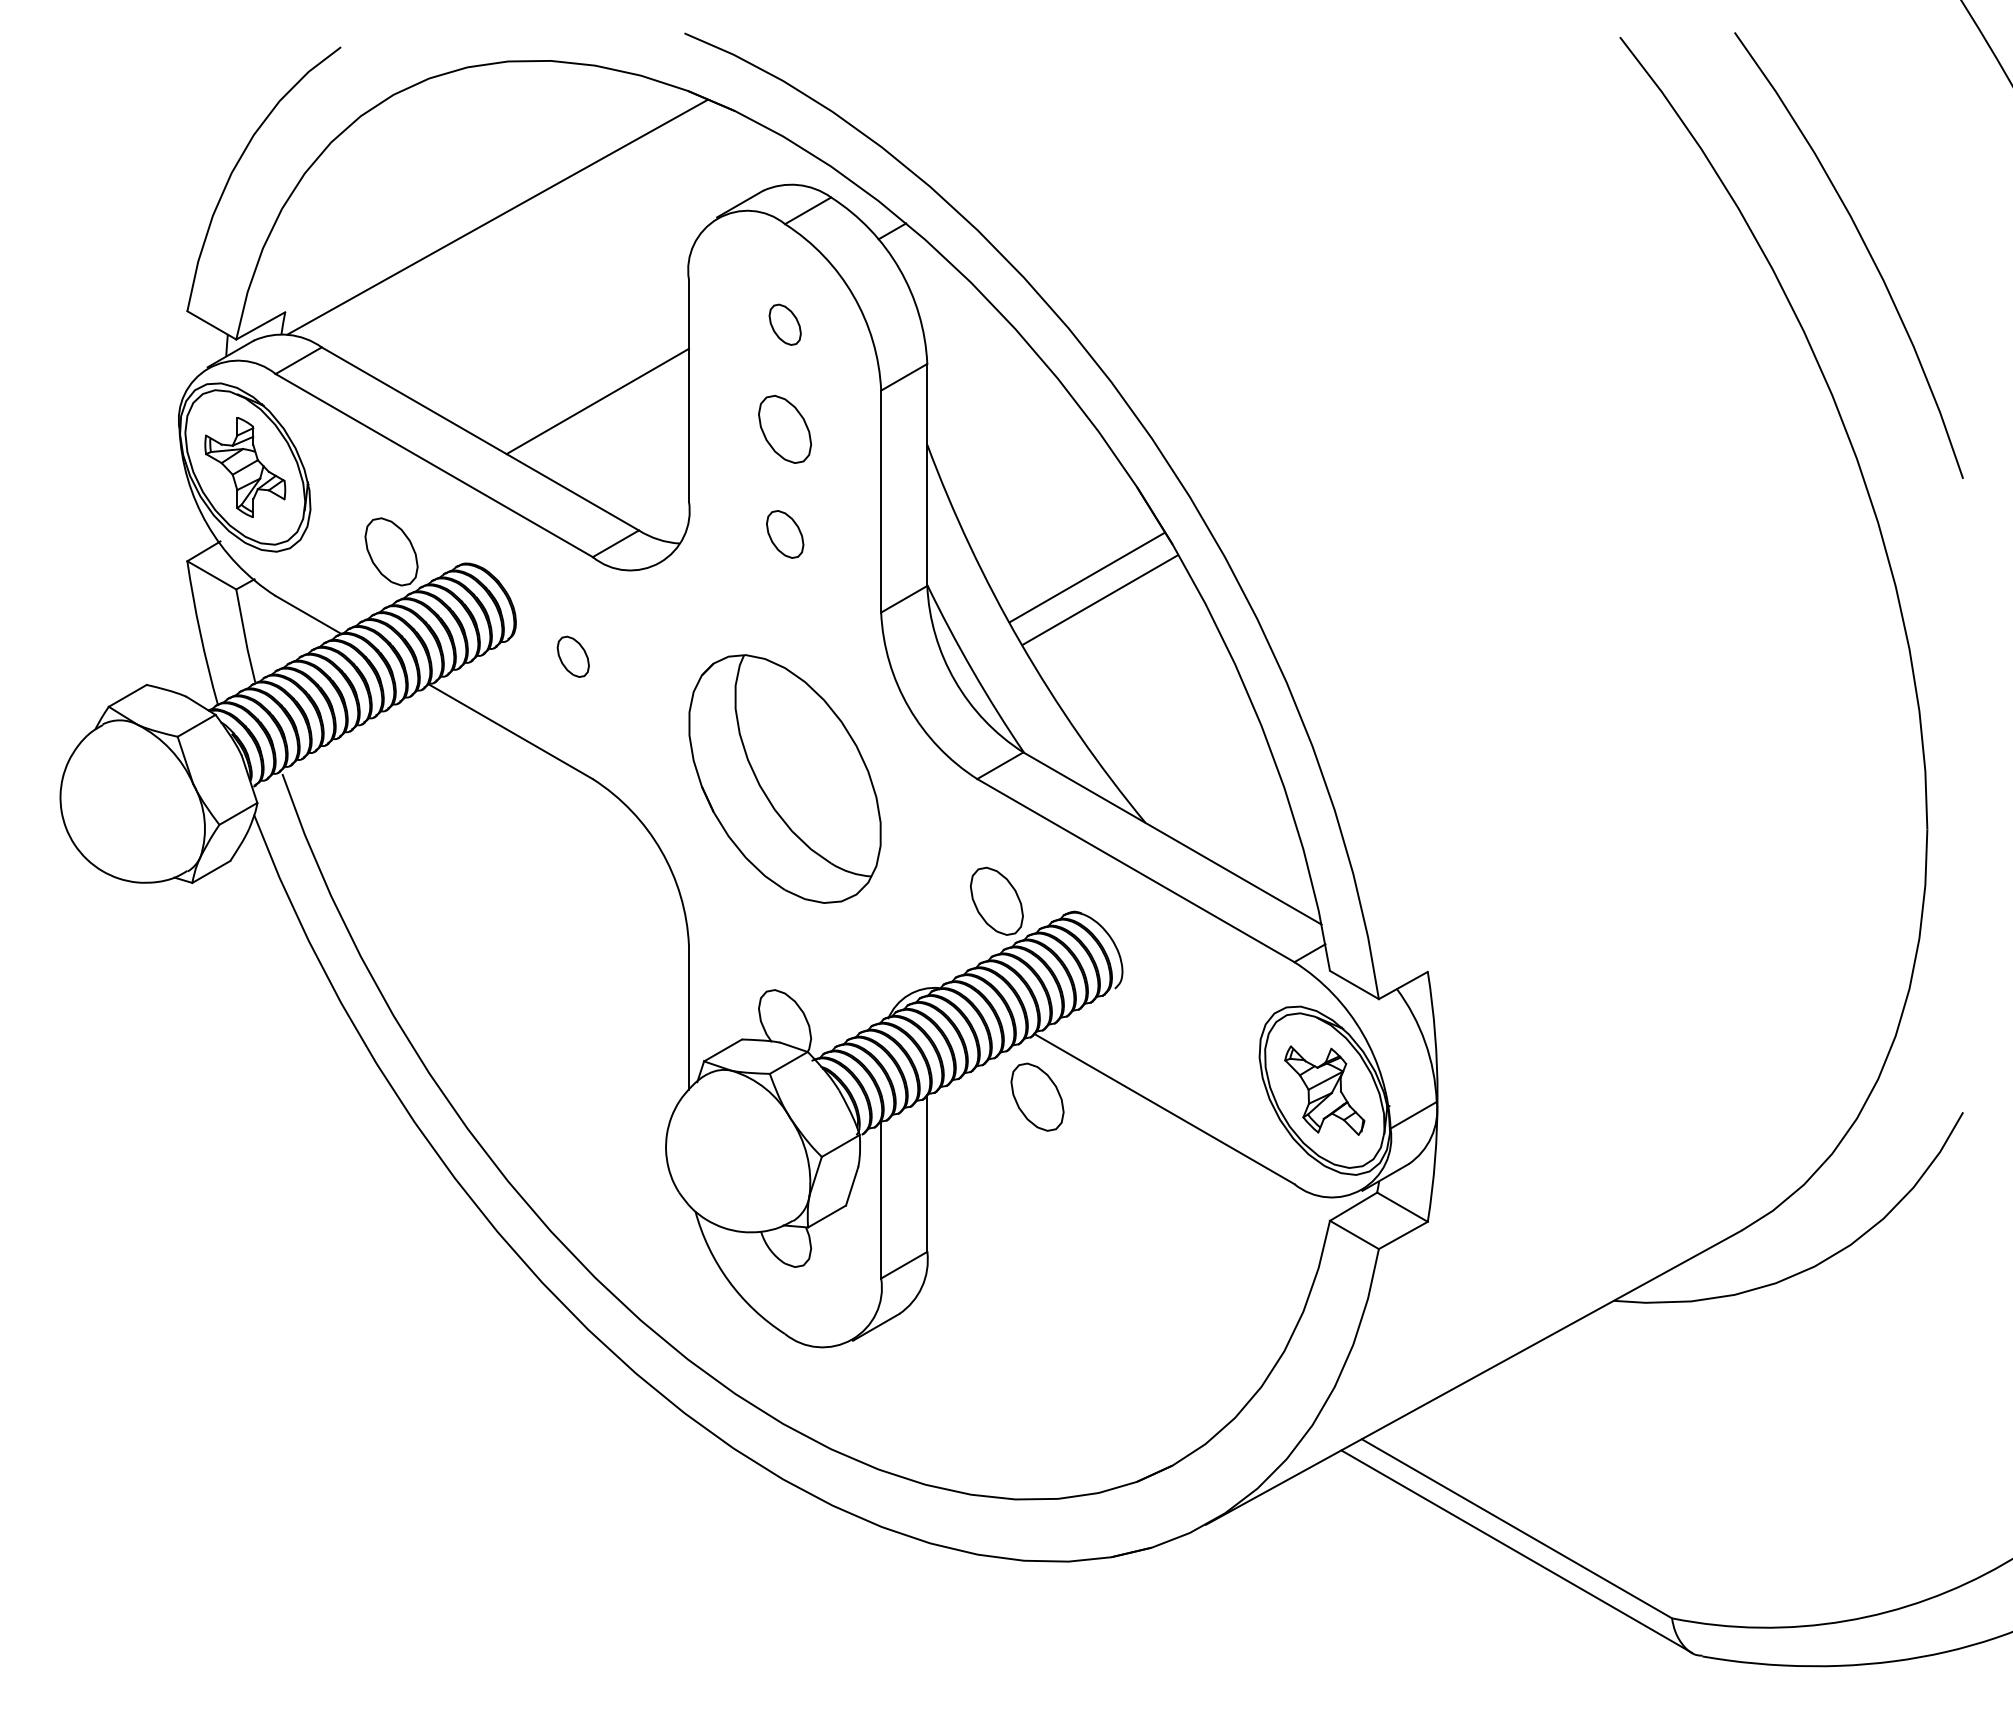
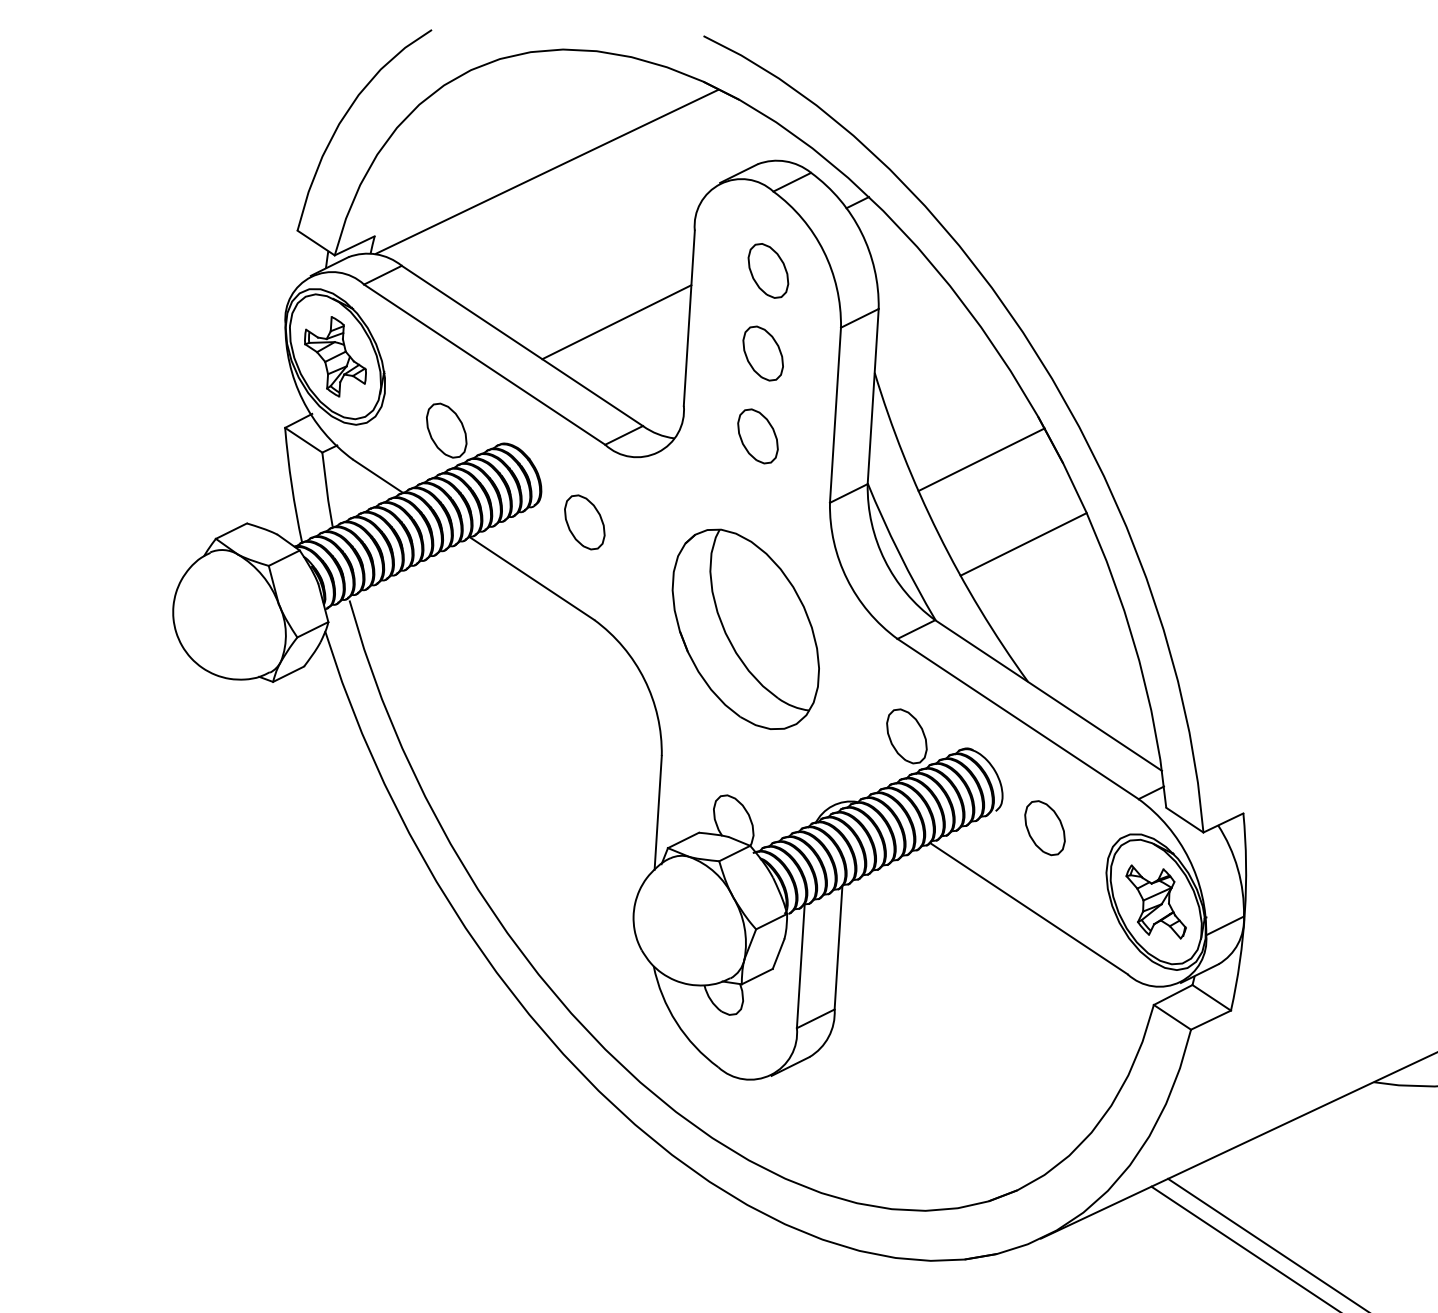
part: (785, 324) -> (768, 270), size x1.67
part: (785, 534) -> (758, 436), size x1.43
line: (1086, 577) -> (1023, 544), moved
line: (1100, 599) -> (981, 459), moved
part: (573, 656) -> (585, 522), size x1.67
part: (1037, 1096) -> (1045, 827), moved

